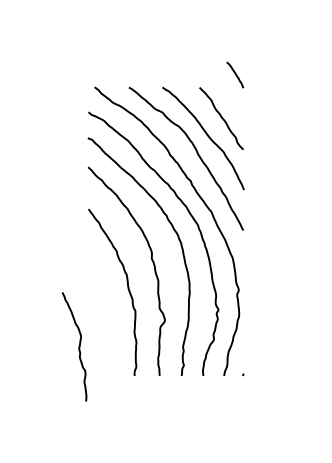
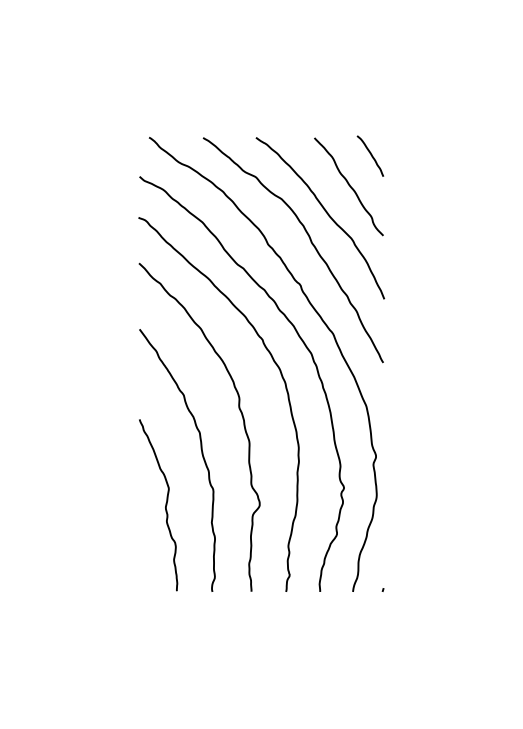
line: (235, 74) -> (370, 155), moved
curve: (78, 346) -> (164, 504), moved

